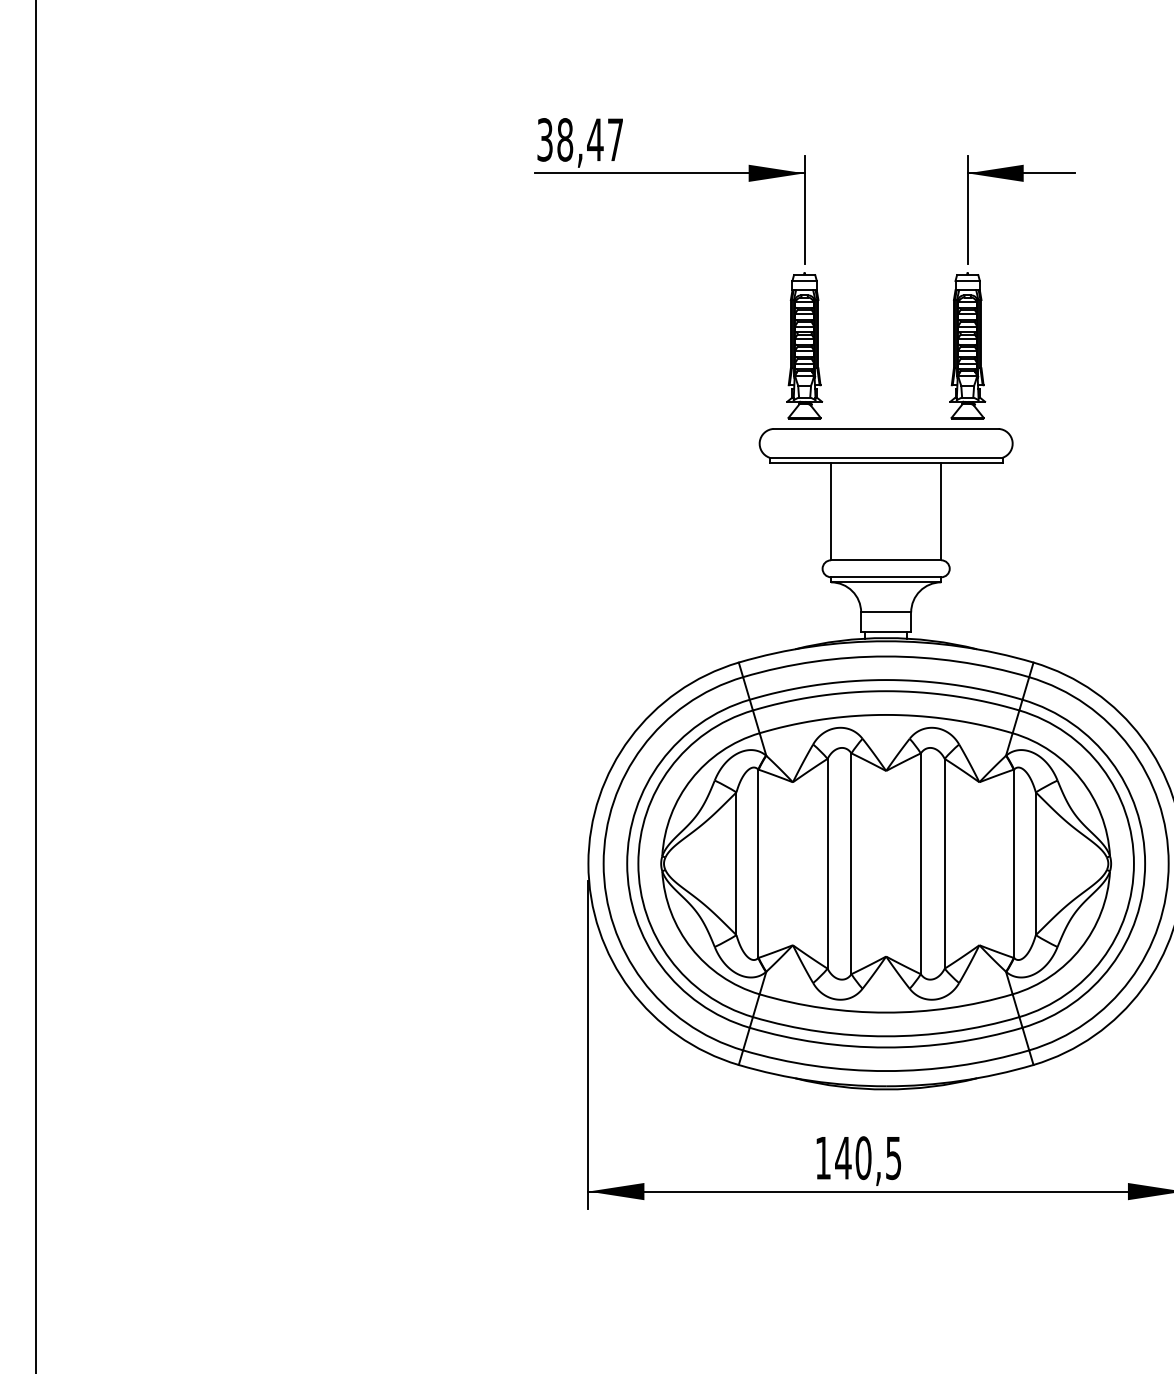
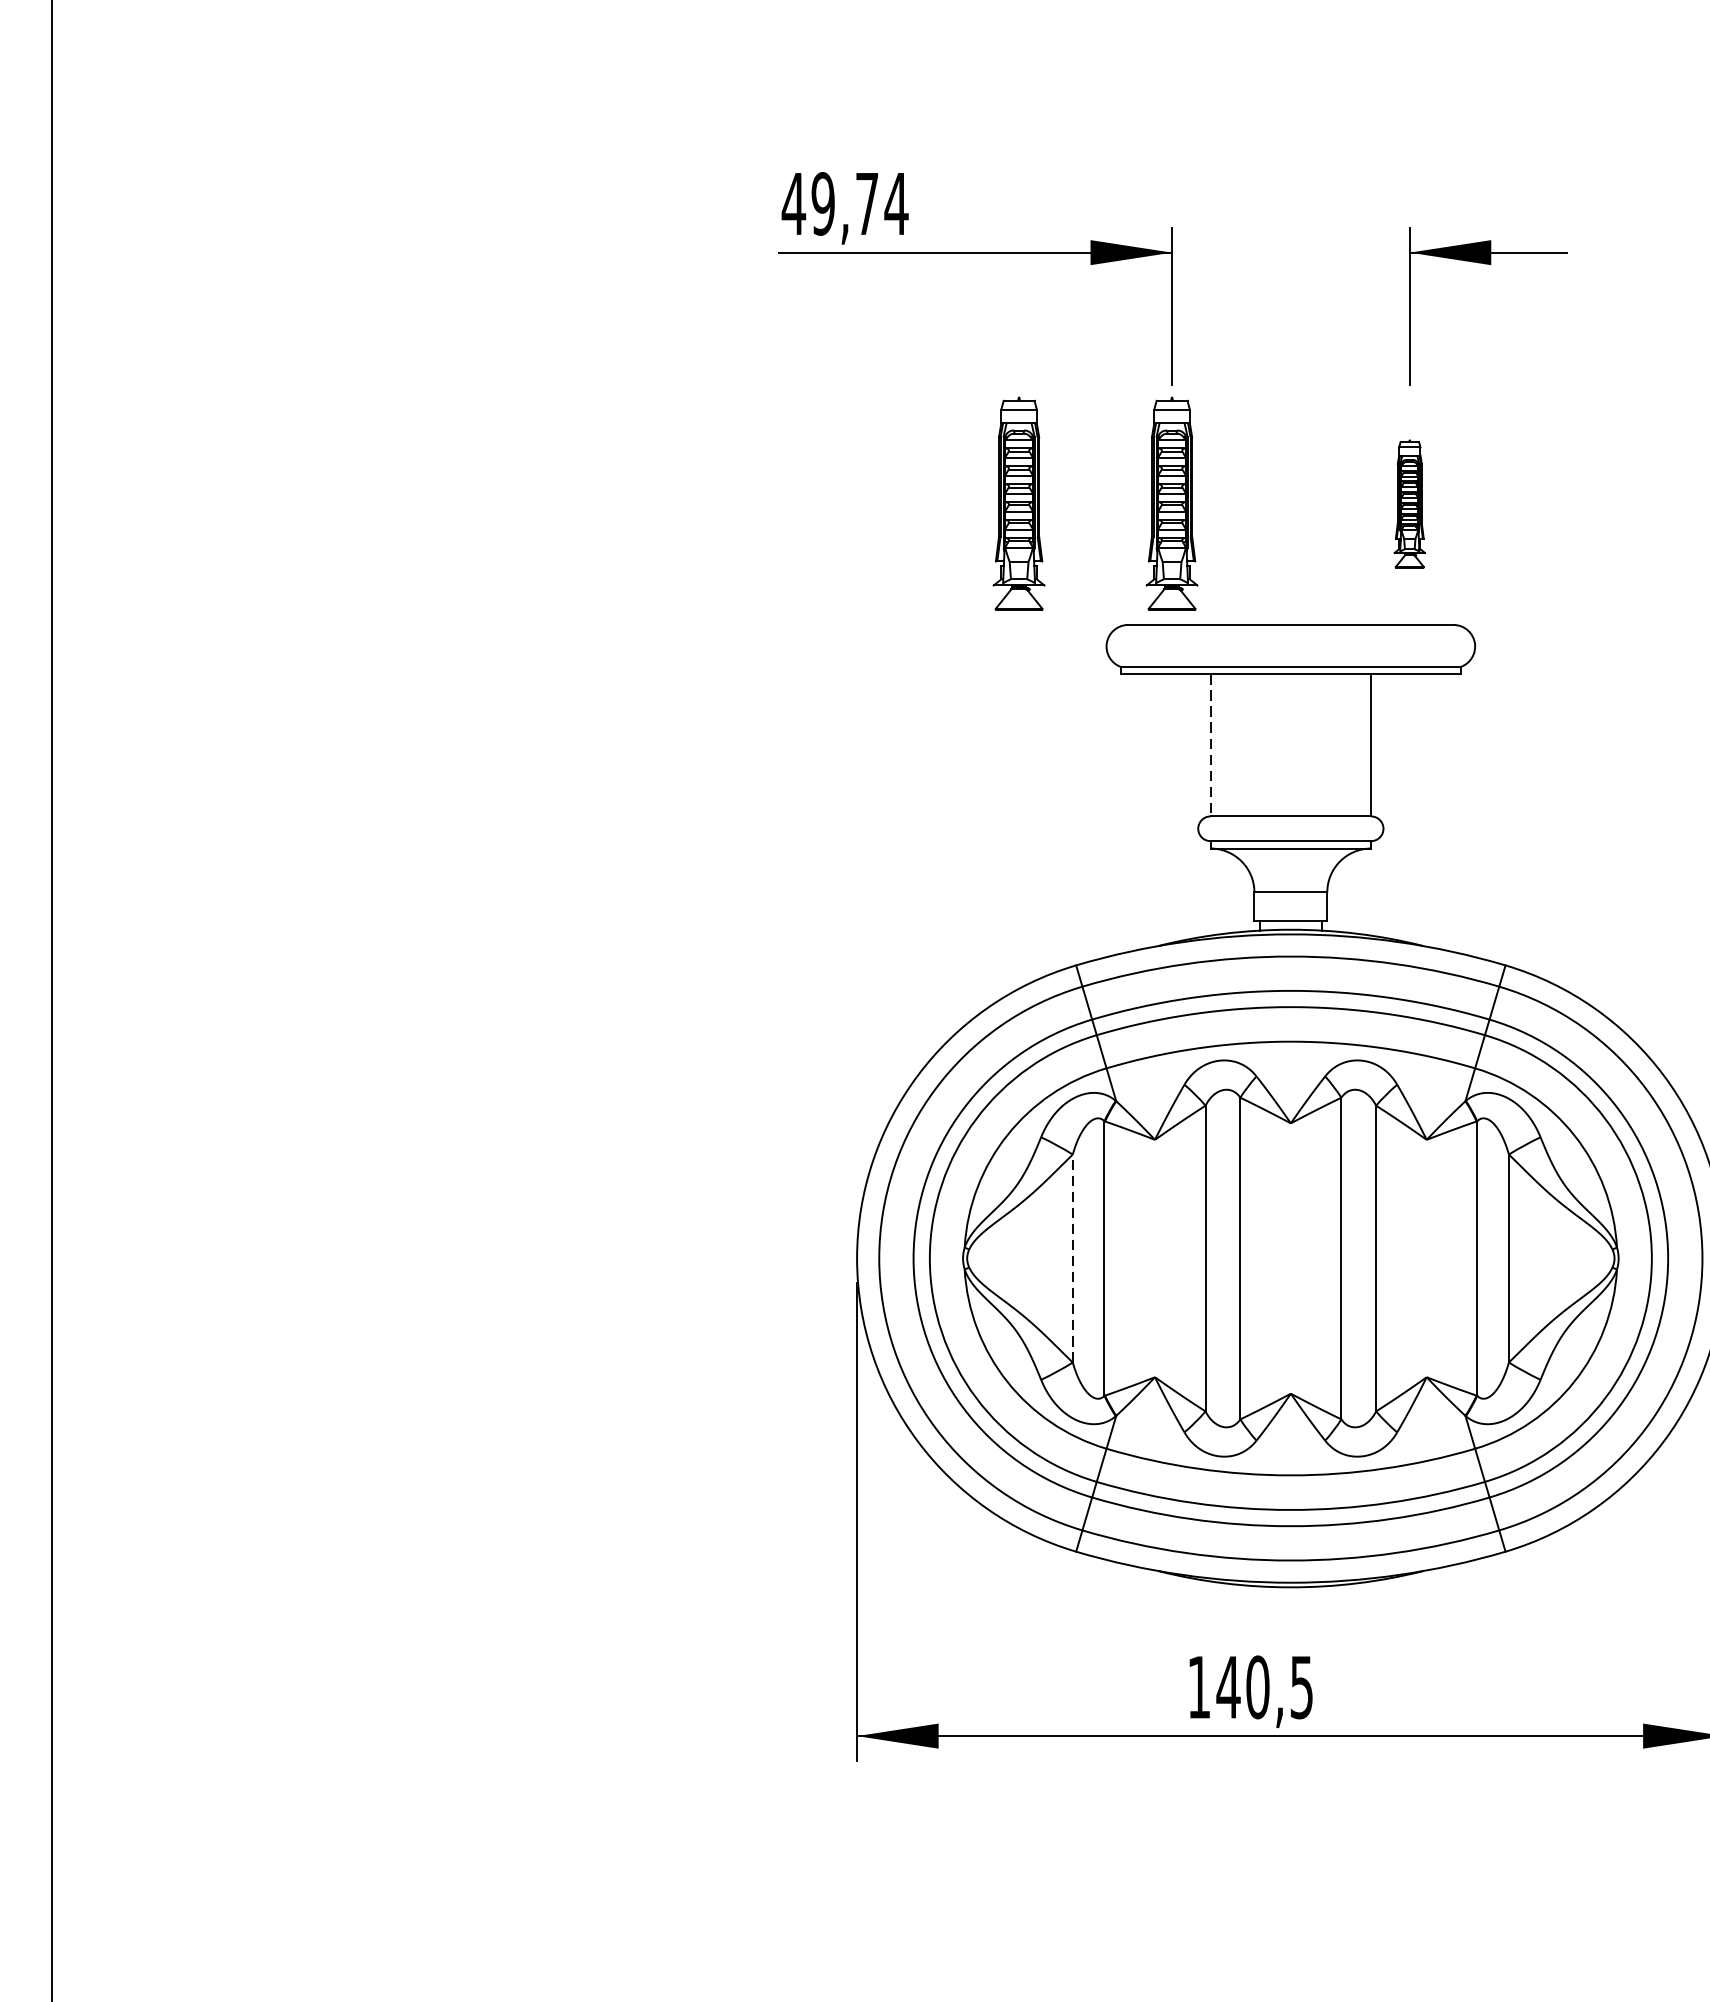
text: (579, 139) -> (844, 203), 38,47 -> 49,74
part: (699, 345) -> (1018, 503), added
part: (967, 345) -> (1409, 503), size x0.6
line: (831, 511) -> (1211, 745), solid -> dashed
line: (736, 863) -> (1072, 1258), solid -> dashed

